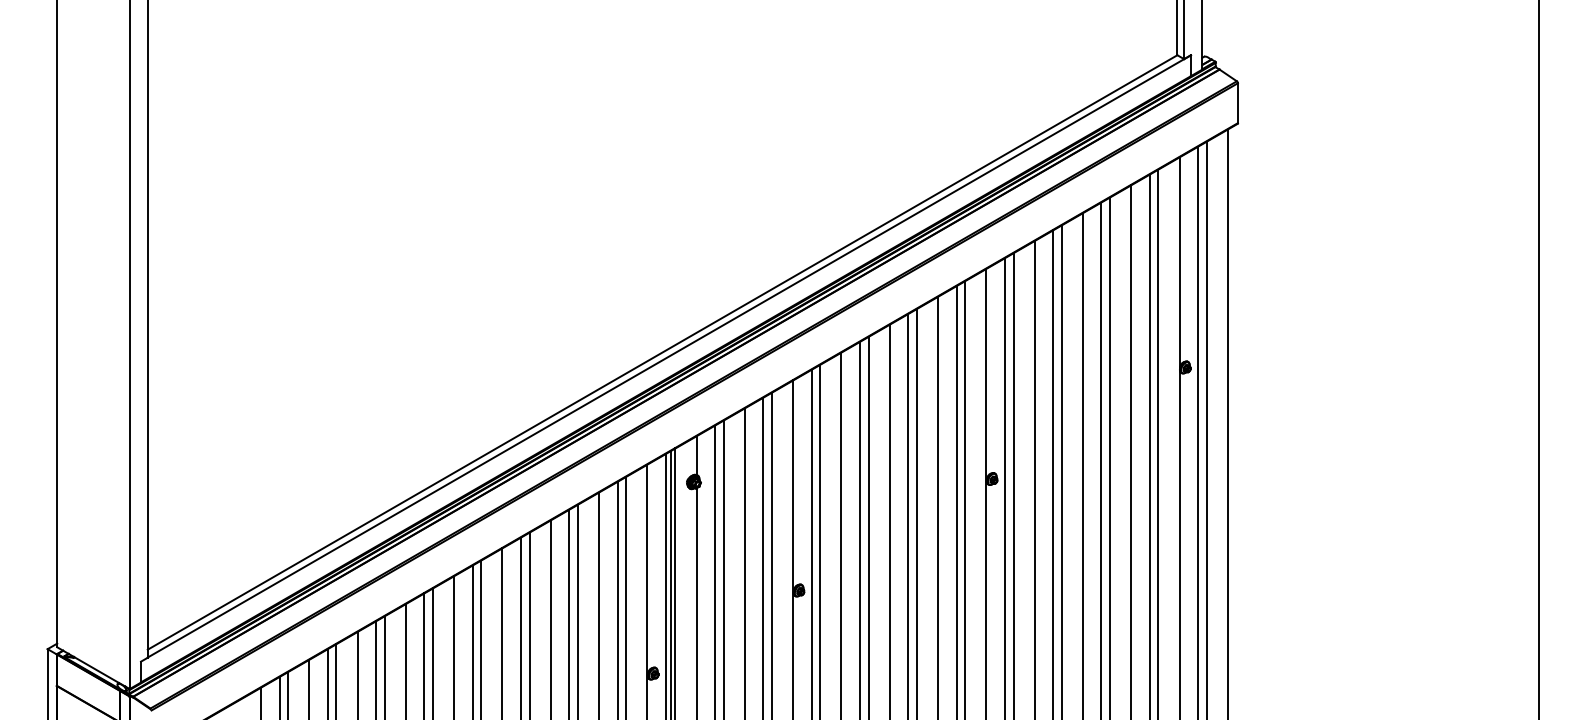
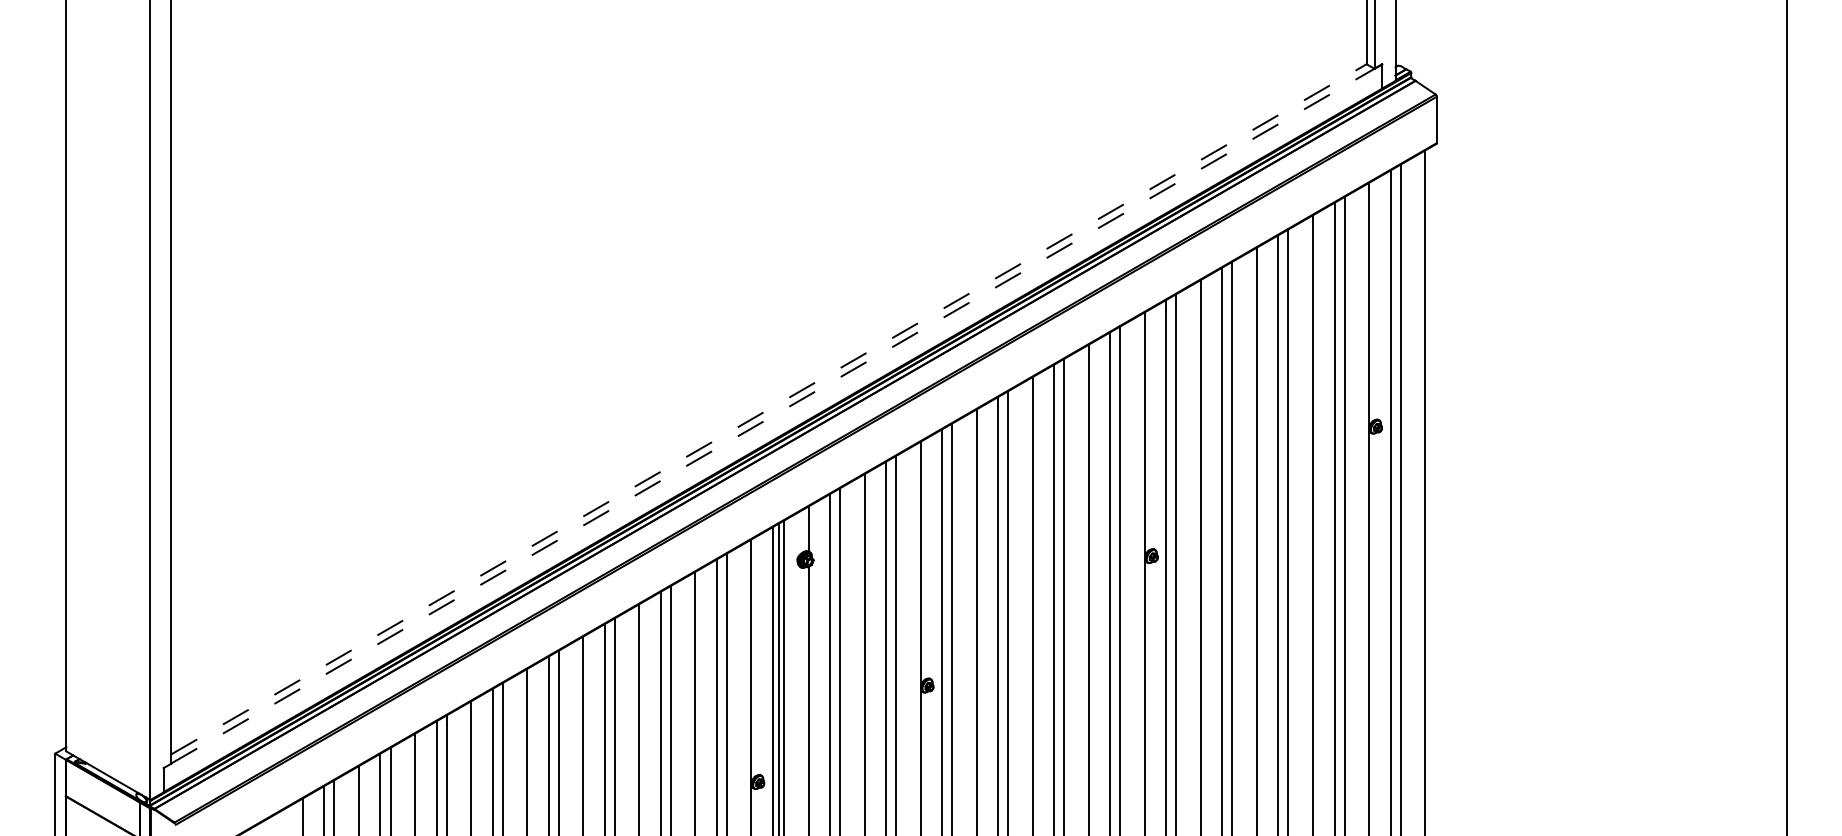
line: (662, 352) -> (769, 409), solid -> dashed
line: (669, 356) -> (777, 413), solid -> dashed

